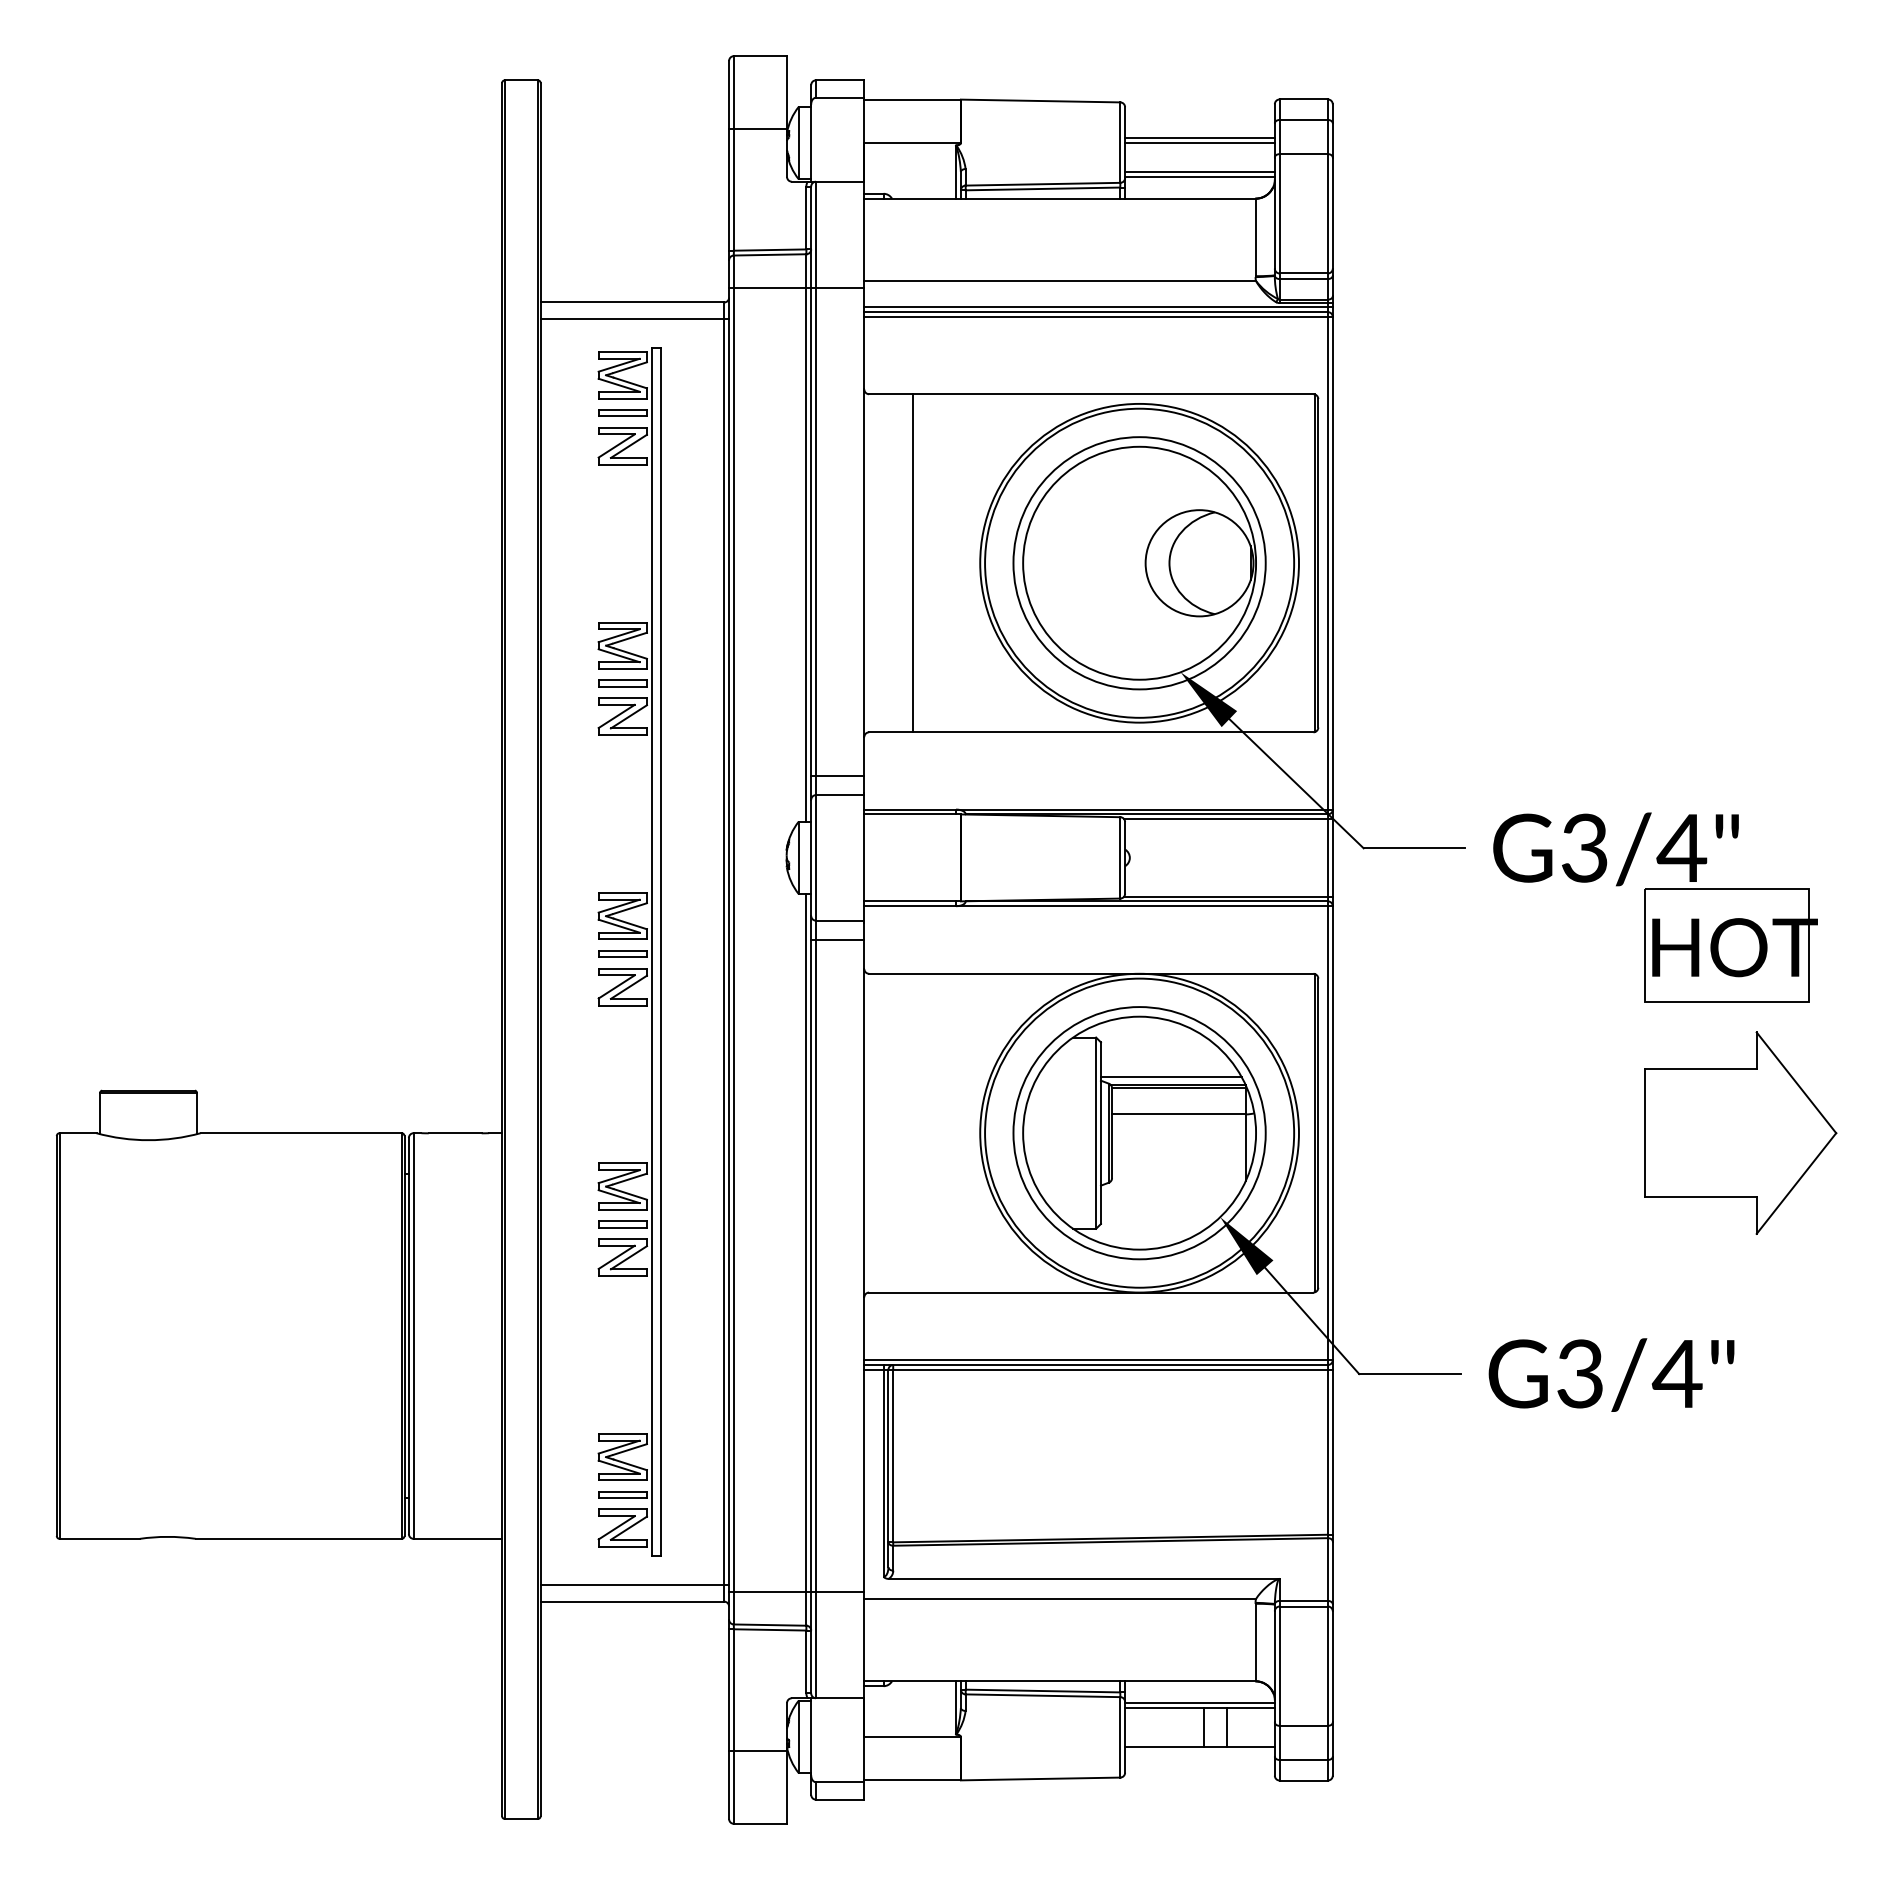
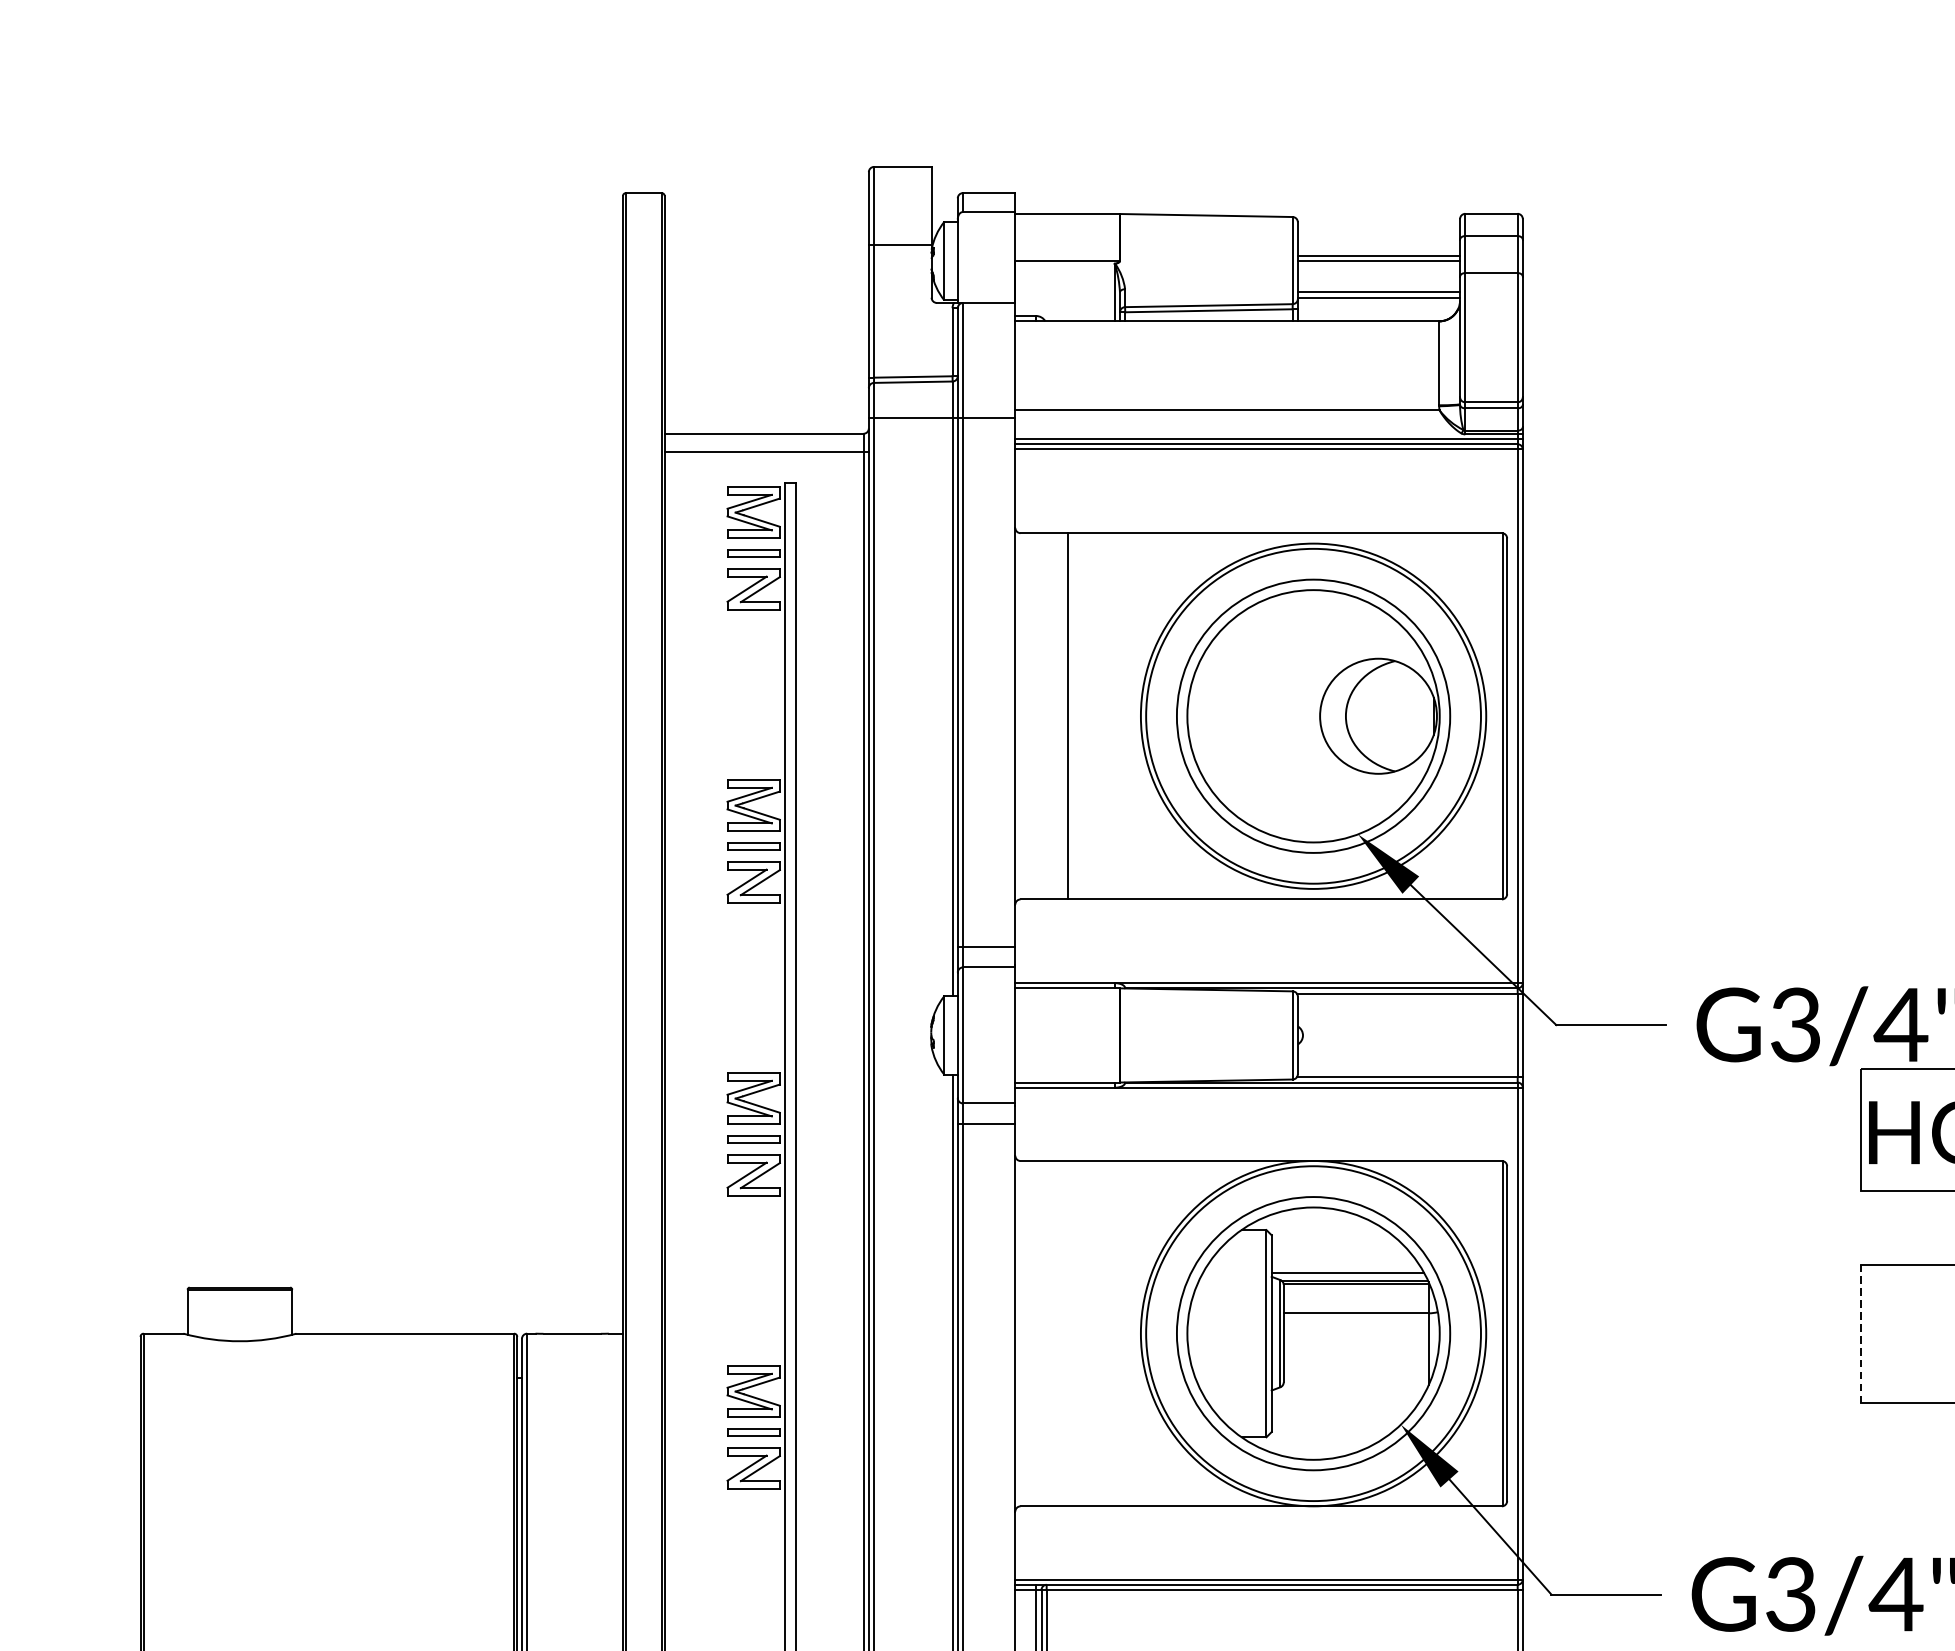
line: (1644, 1133) -> (1860, 1334), solid -> dashed

